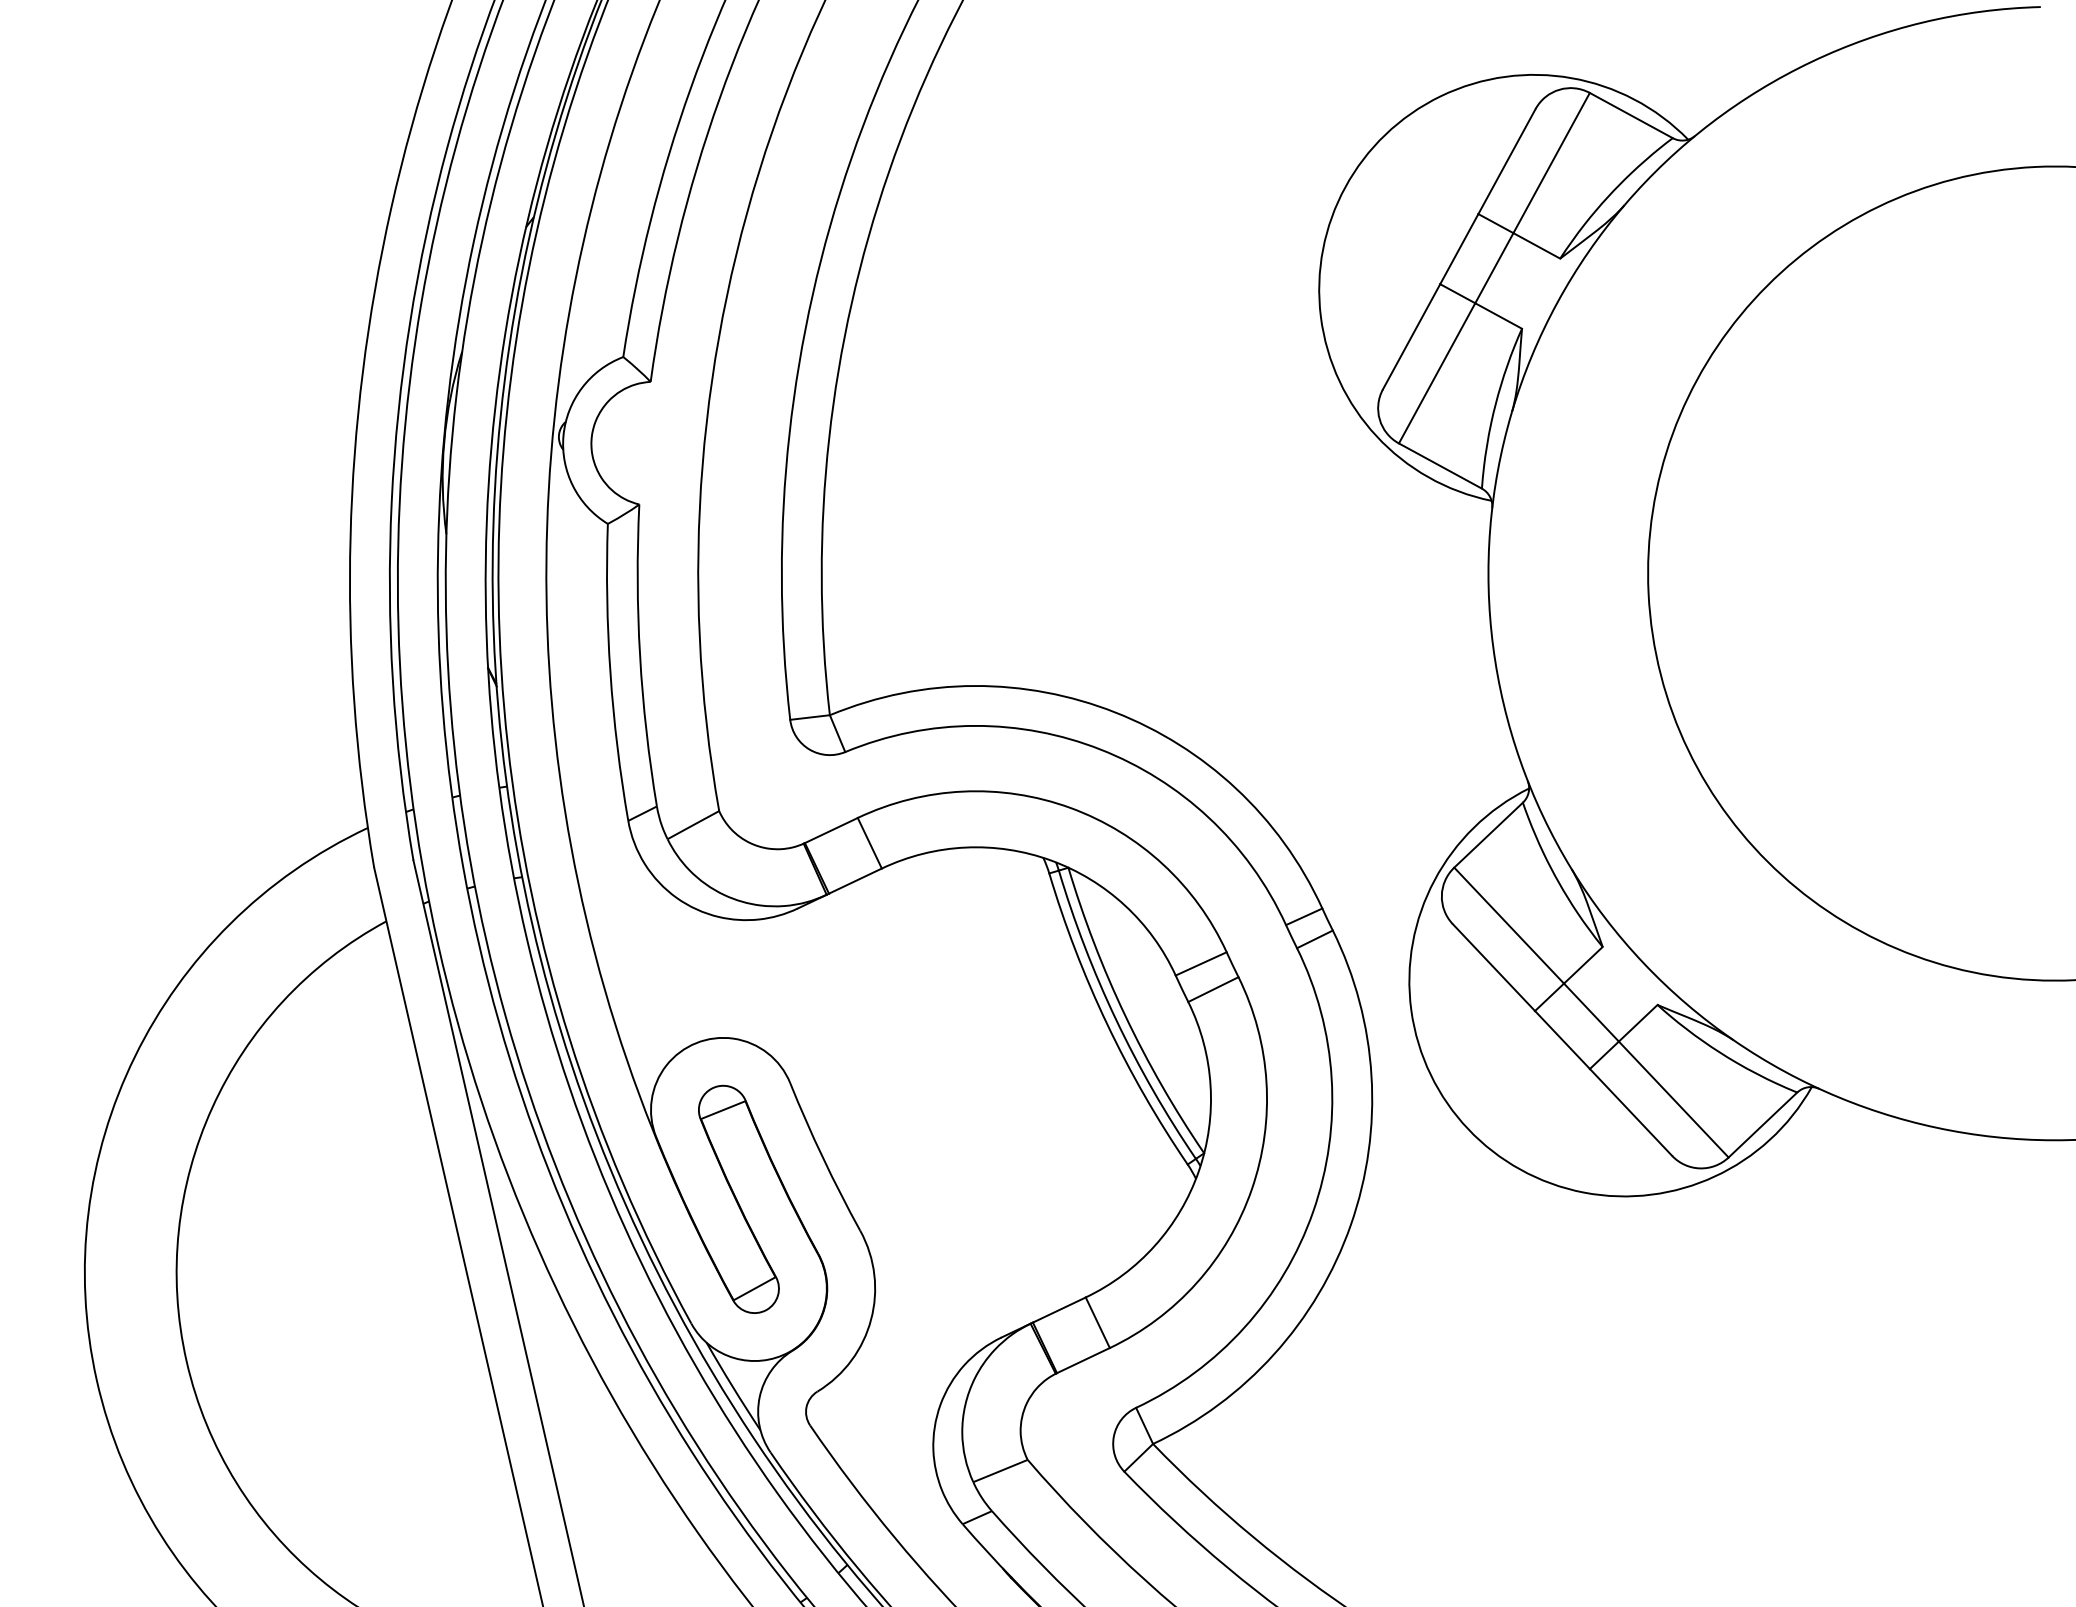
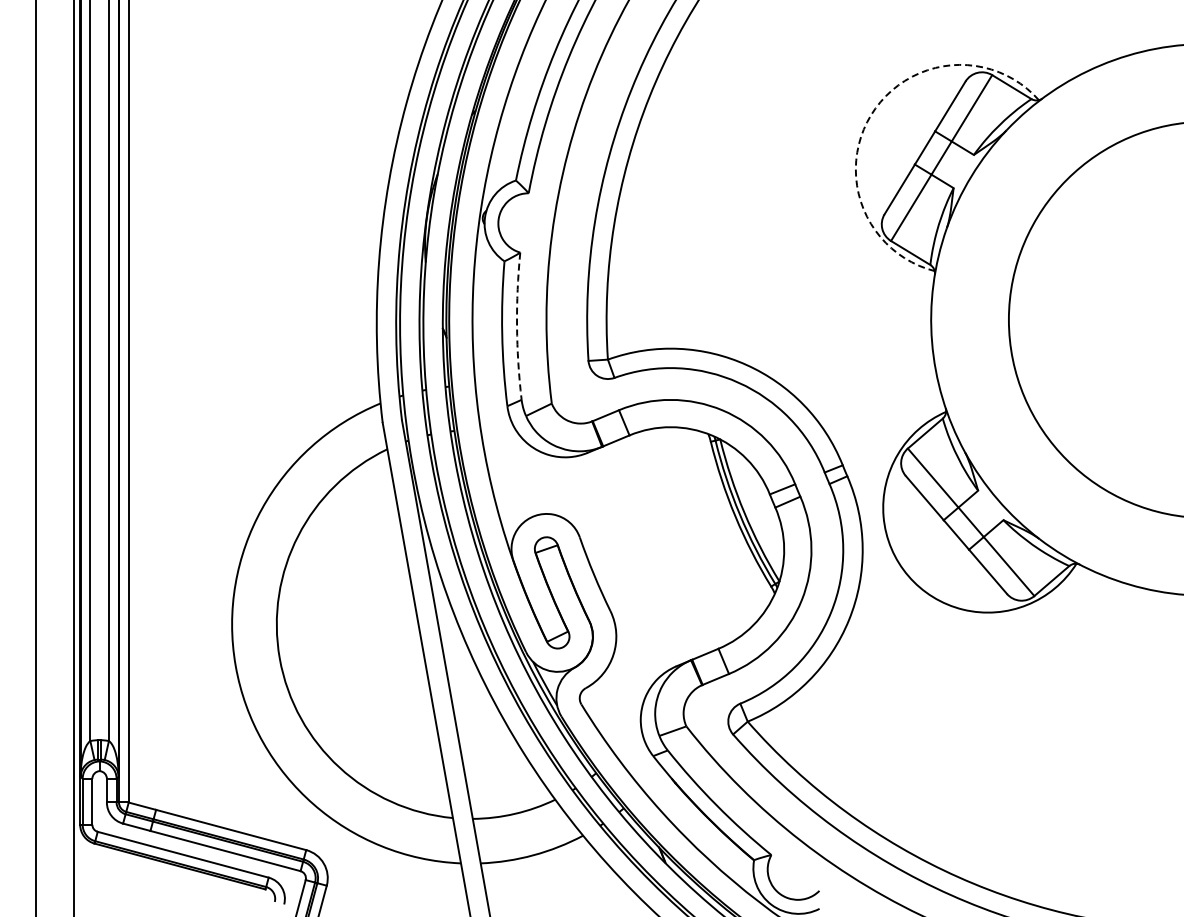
arc: (1346, 187) -> (871, 115), solid -> dashed
arc: (641, 656) -> (517, 326), solid -> dashed

